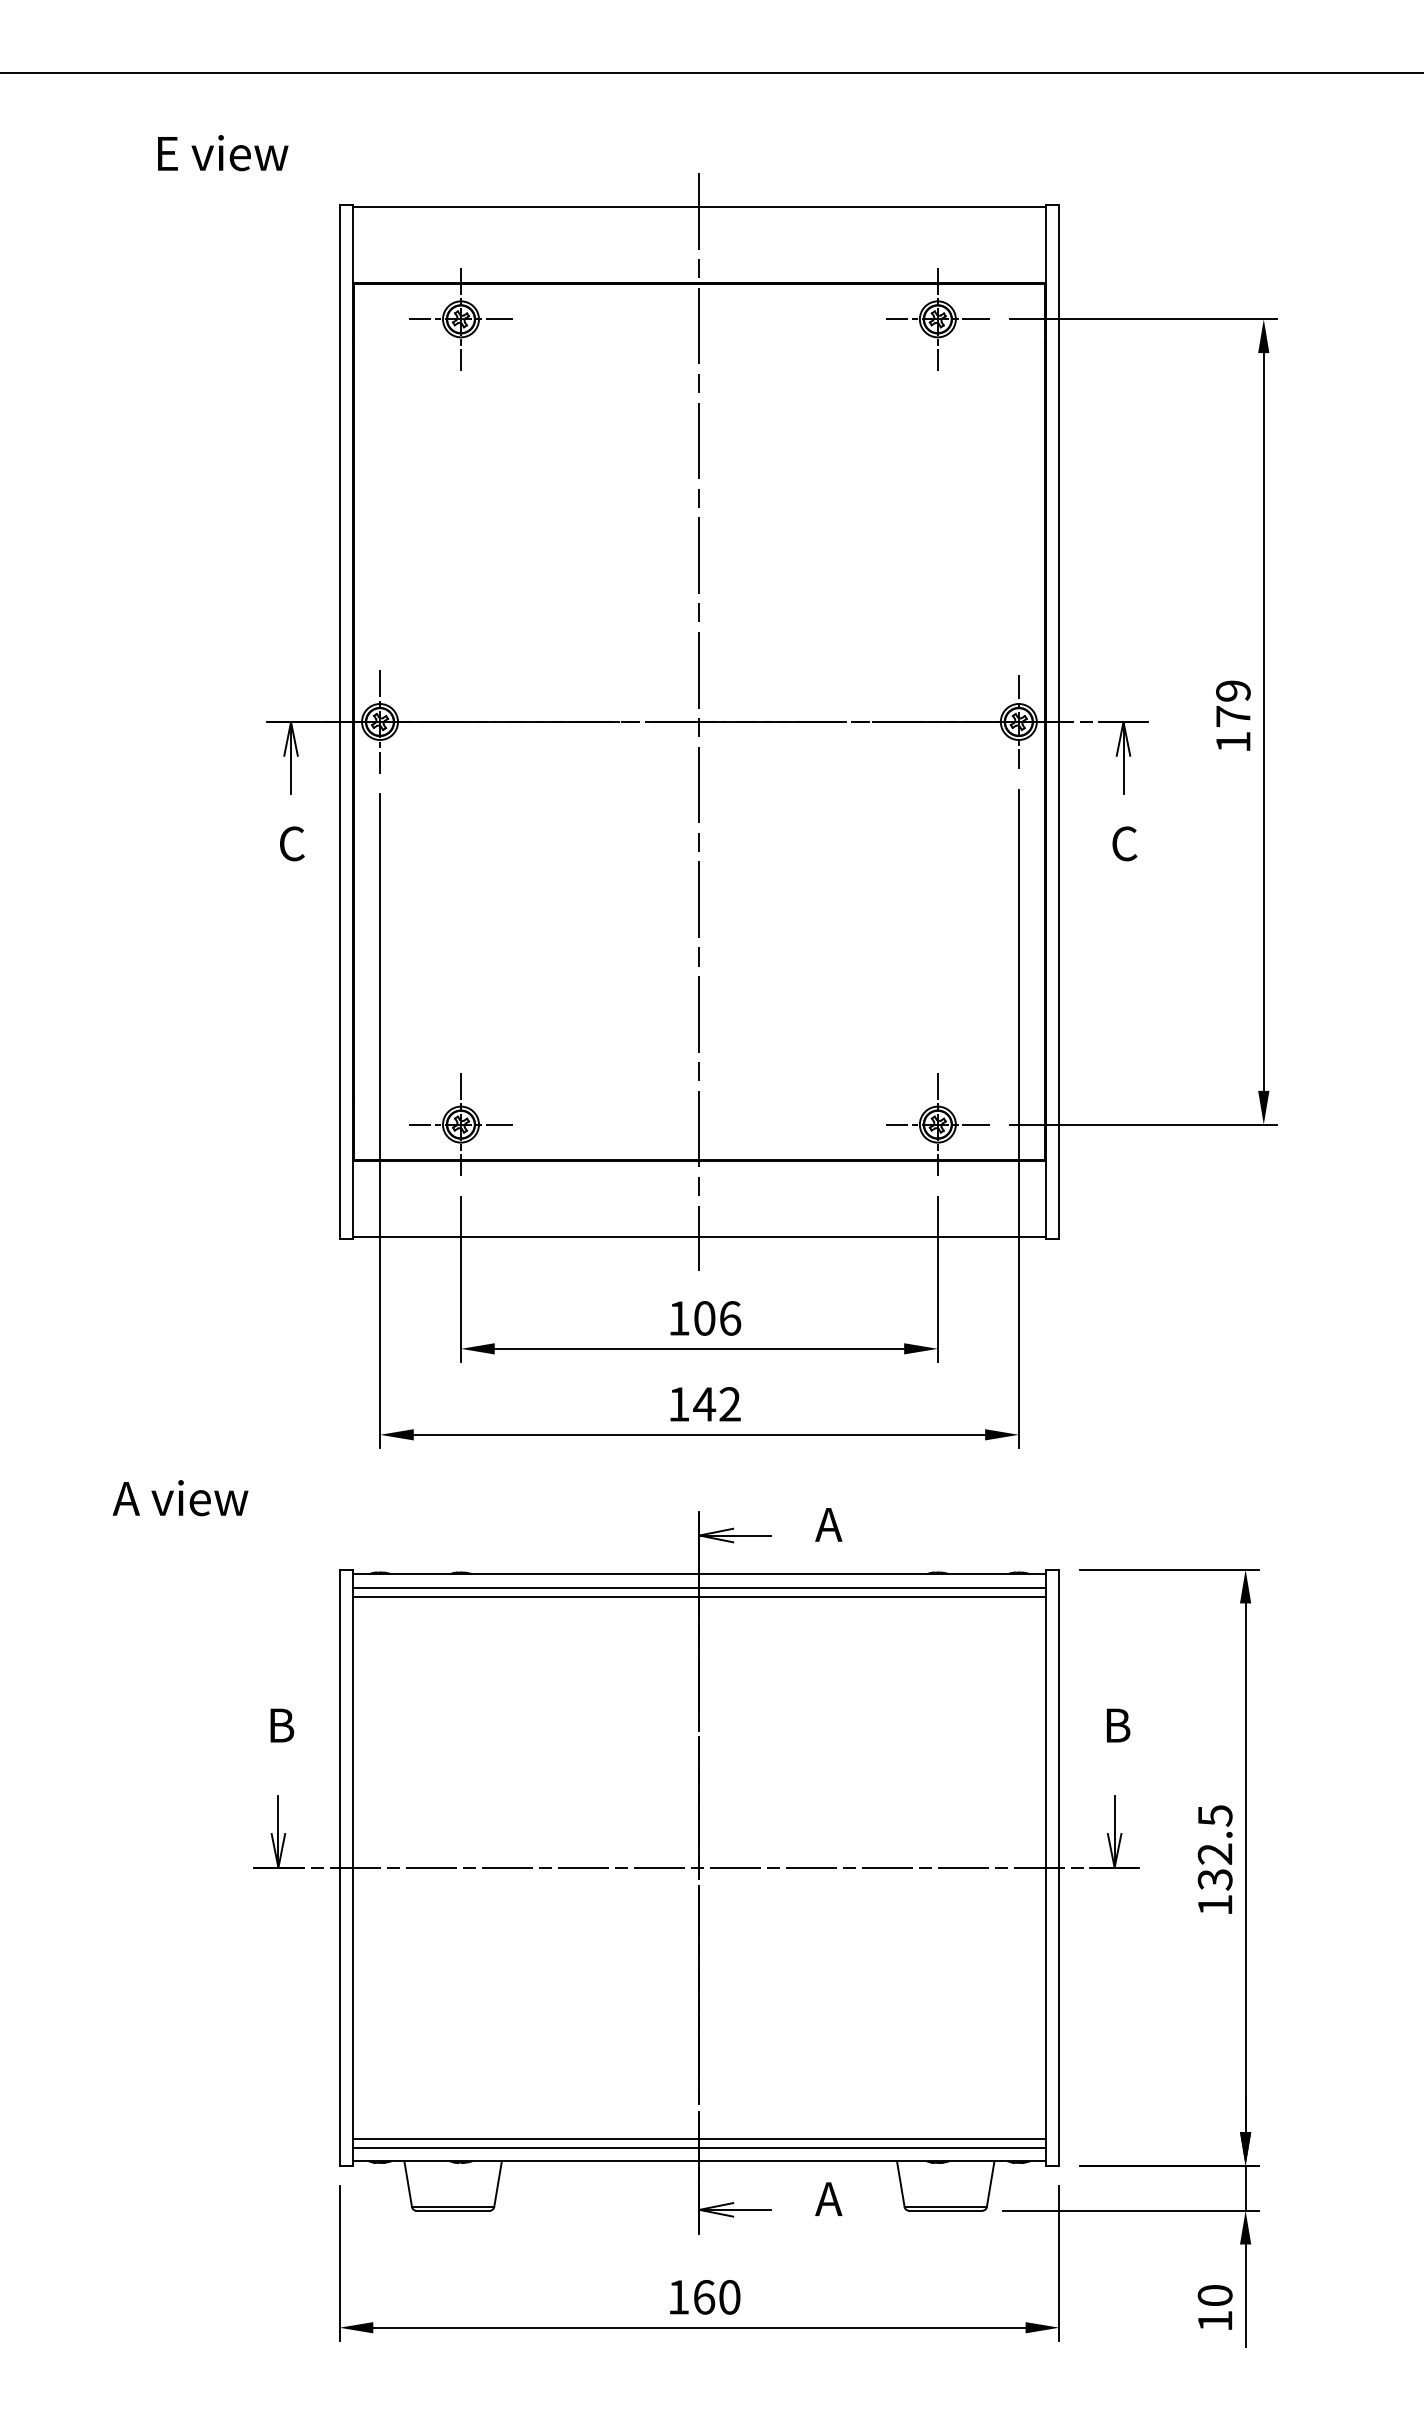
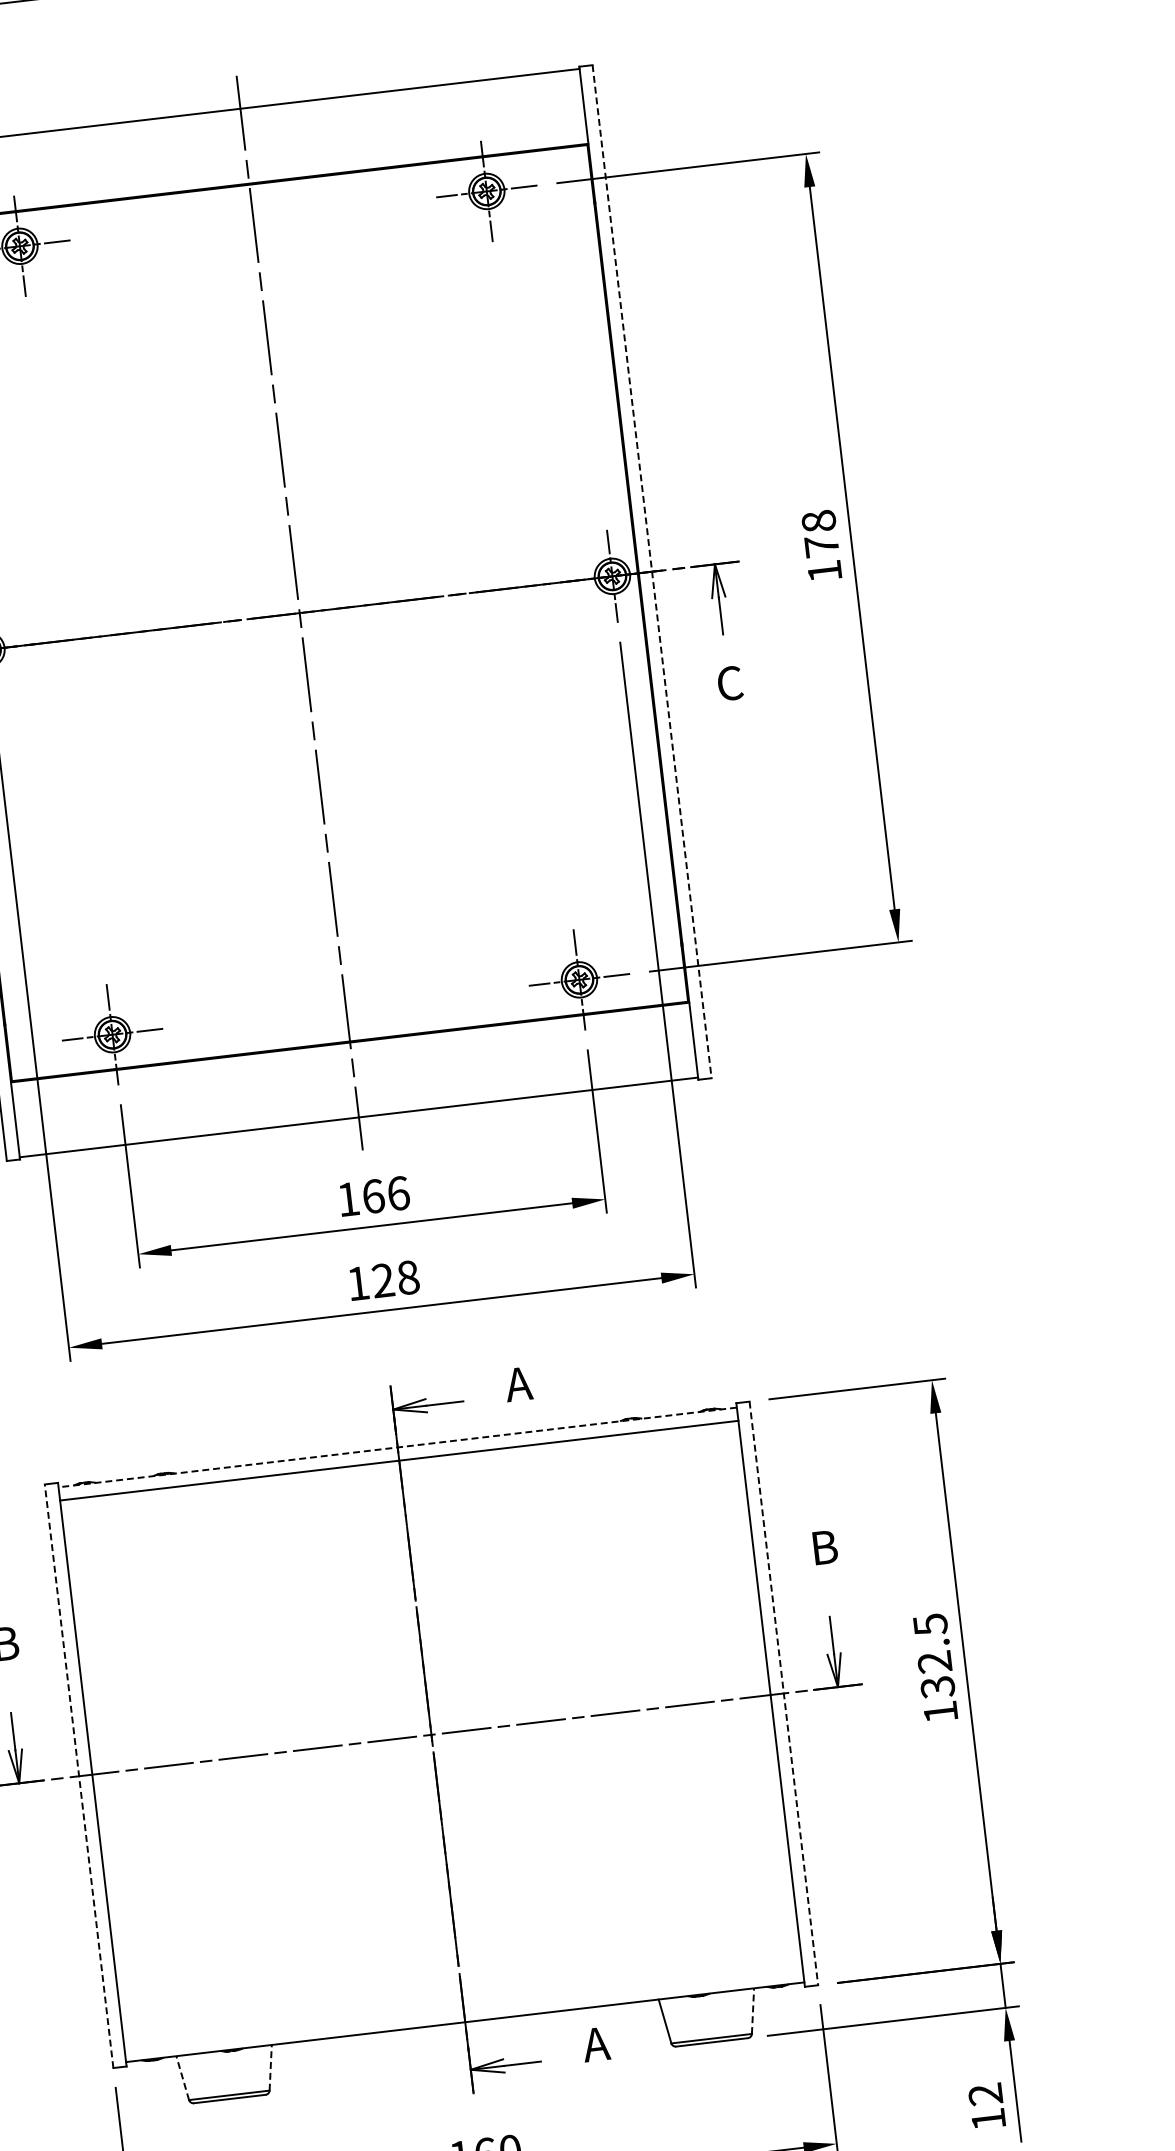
text: (1233, 690) -> (818, 520), 179 -> 178
line: (1059, 722) -> (652, 572), solid -> dashed
text: (704, 1318) -> (373, 1196), 106 -> 166
text: (716, 1404) -> (394, 1279), 142 -> 128
line: (698, 1574) -> (396, 1447), solid -> dashed
line: (699, 1596) -> (400, 1469), removed
line: (339, 1867) -> (79, 1776), solid -> dashed
line: (1059, 1868) -> (784, 1694), solid -> dashed
line: (699, 2138) -> (462, 1999), removed
line: (699, 2147) -> (463, 2008), removed
line: (408, 2183) -> (182, 2077), solid -> dashed
line: (498, 2183) -> (271, 2067), solid -> dashed
line: (990, 2183) -> (752, 2010), solid -> dashed
text: (1214, 2295) -> (984, 2094), 10 -> 12

